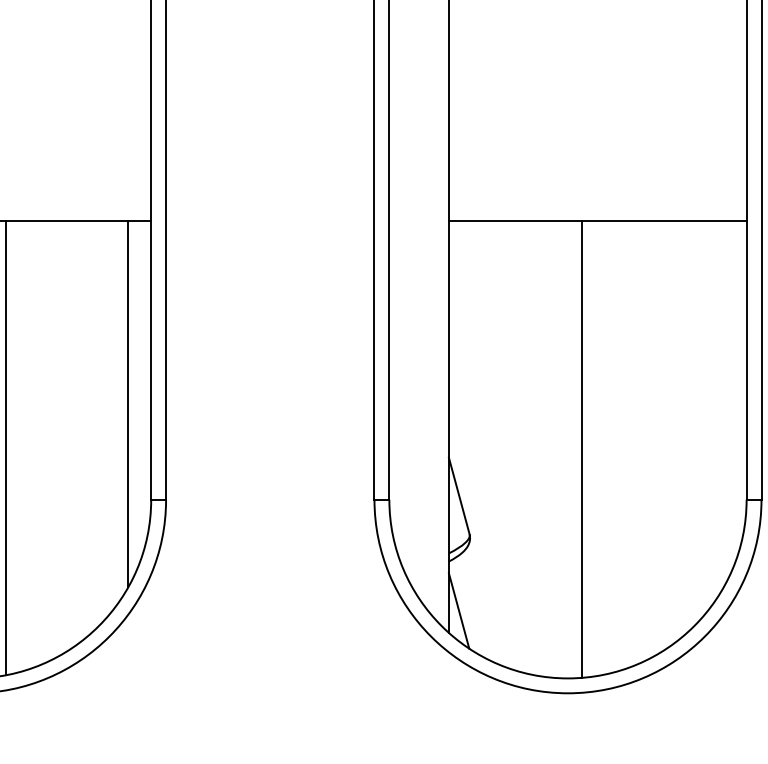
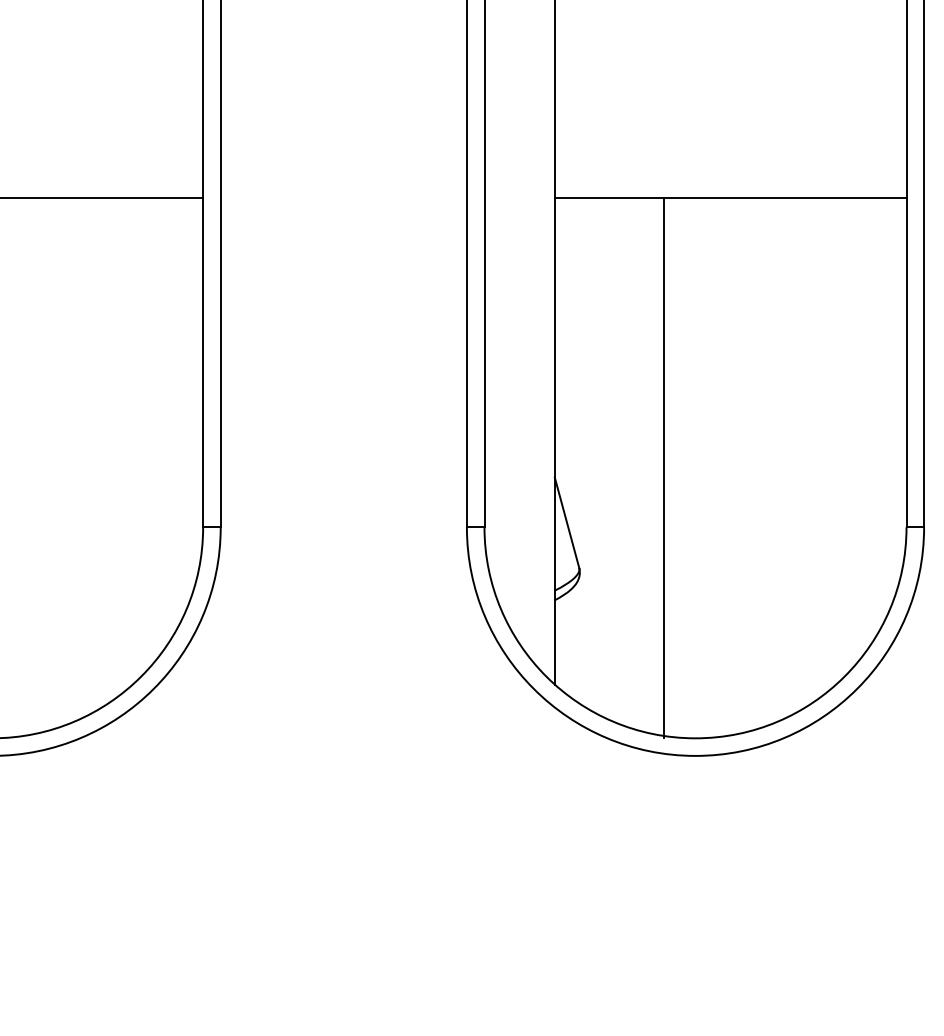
line: (128, 403) -> (176, 413), removed
line: (5, 447) -> (31, 465), removed
line: (582, 449) -> (664, 467), moved
line: (458, 610) -> (566, 658), removed

